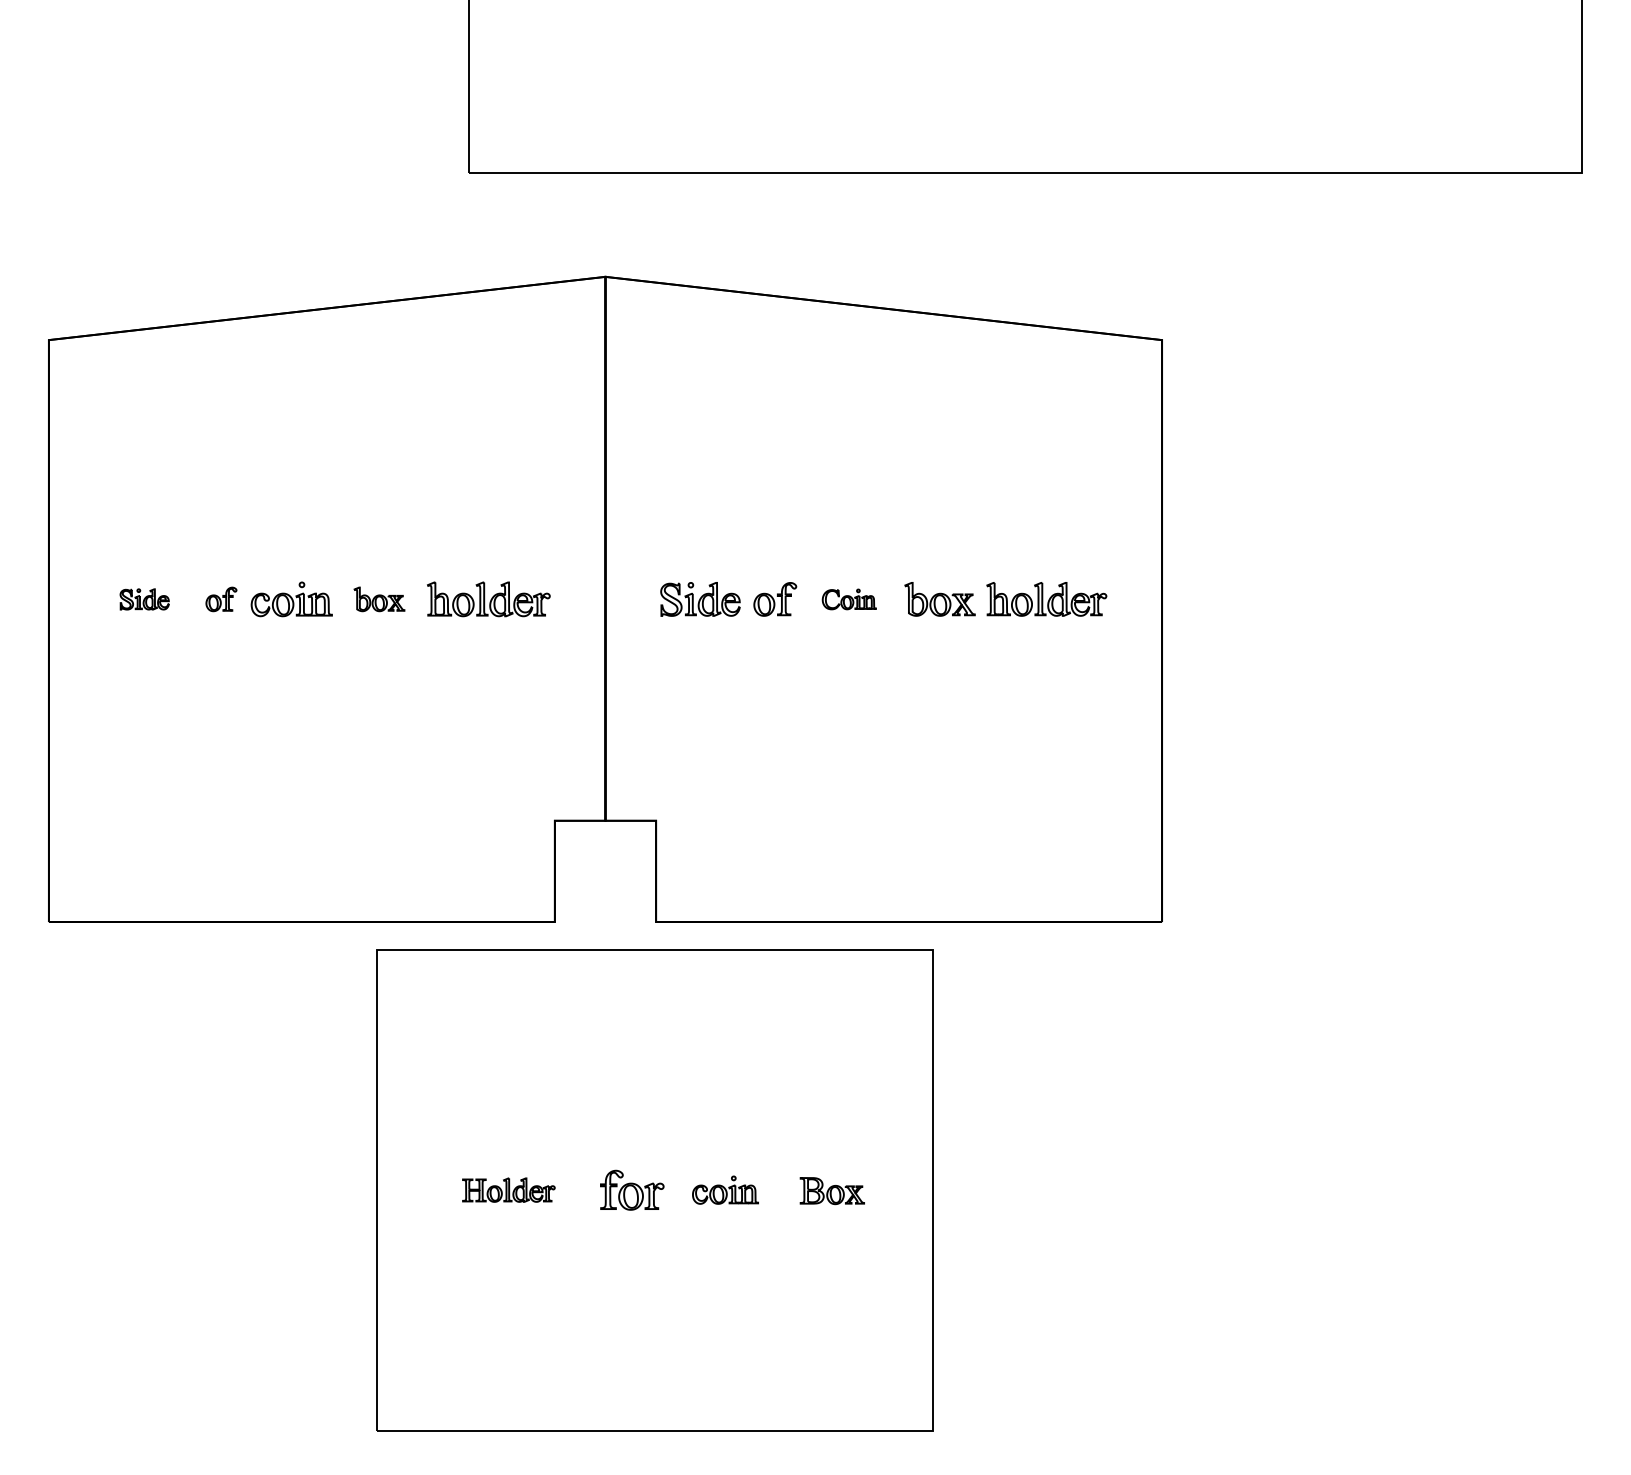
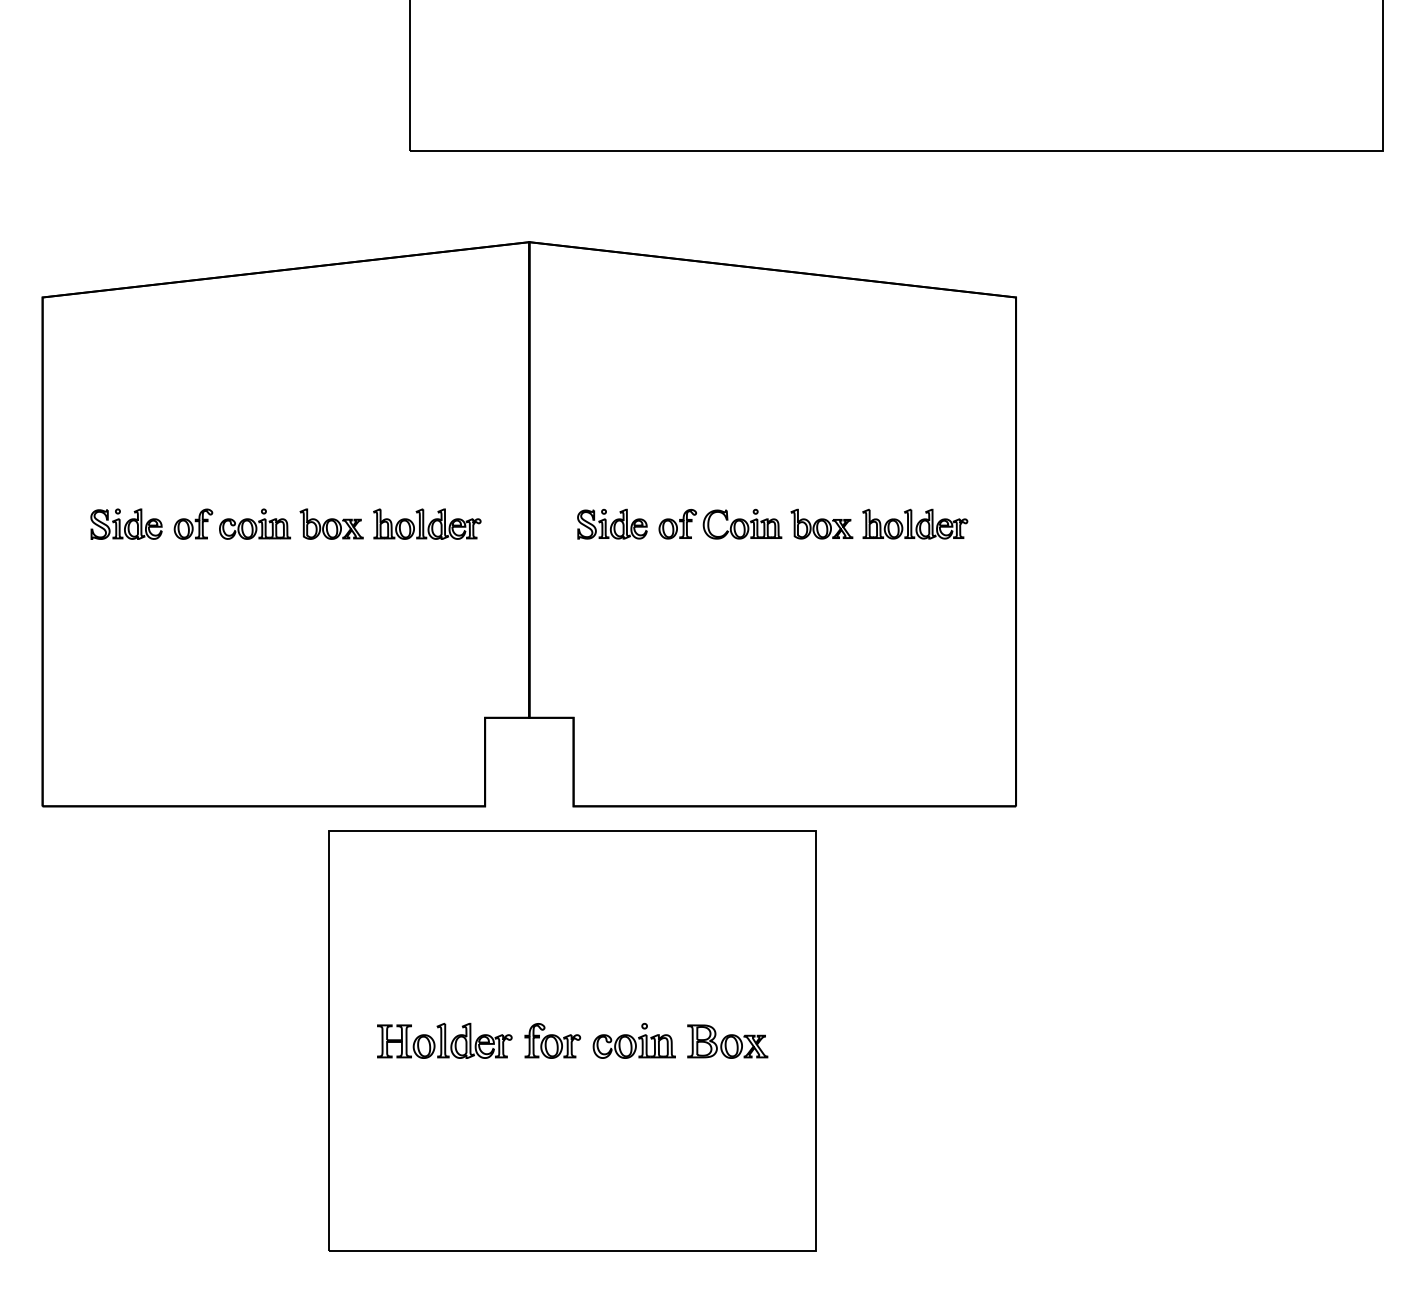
part: (144, 599) -> (126, 524), size x1.67
part: (221, 599) -> (193, 524), size x1.43
part: (379, 599) -> (331, 524), size x1.43
part: (849, 599) -> (742, 524), size x1.67
part: (508, 1189) -> (444, 1040), size x1.67
part: (725, 1189) -> (634, 1040), size x1.43
part: (832, 1190) -> (727, 1041), size x1.43

